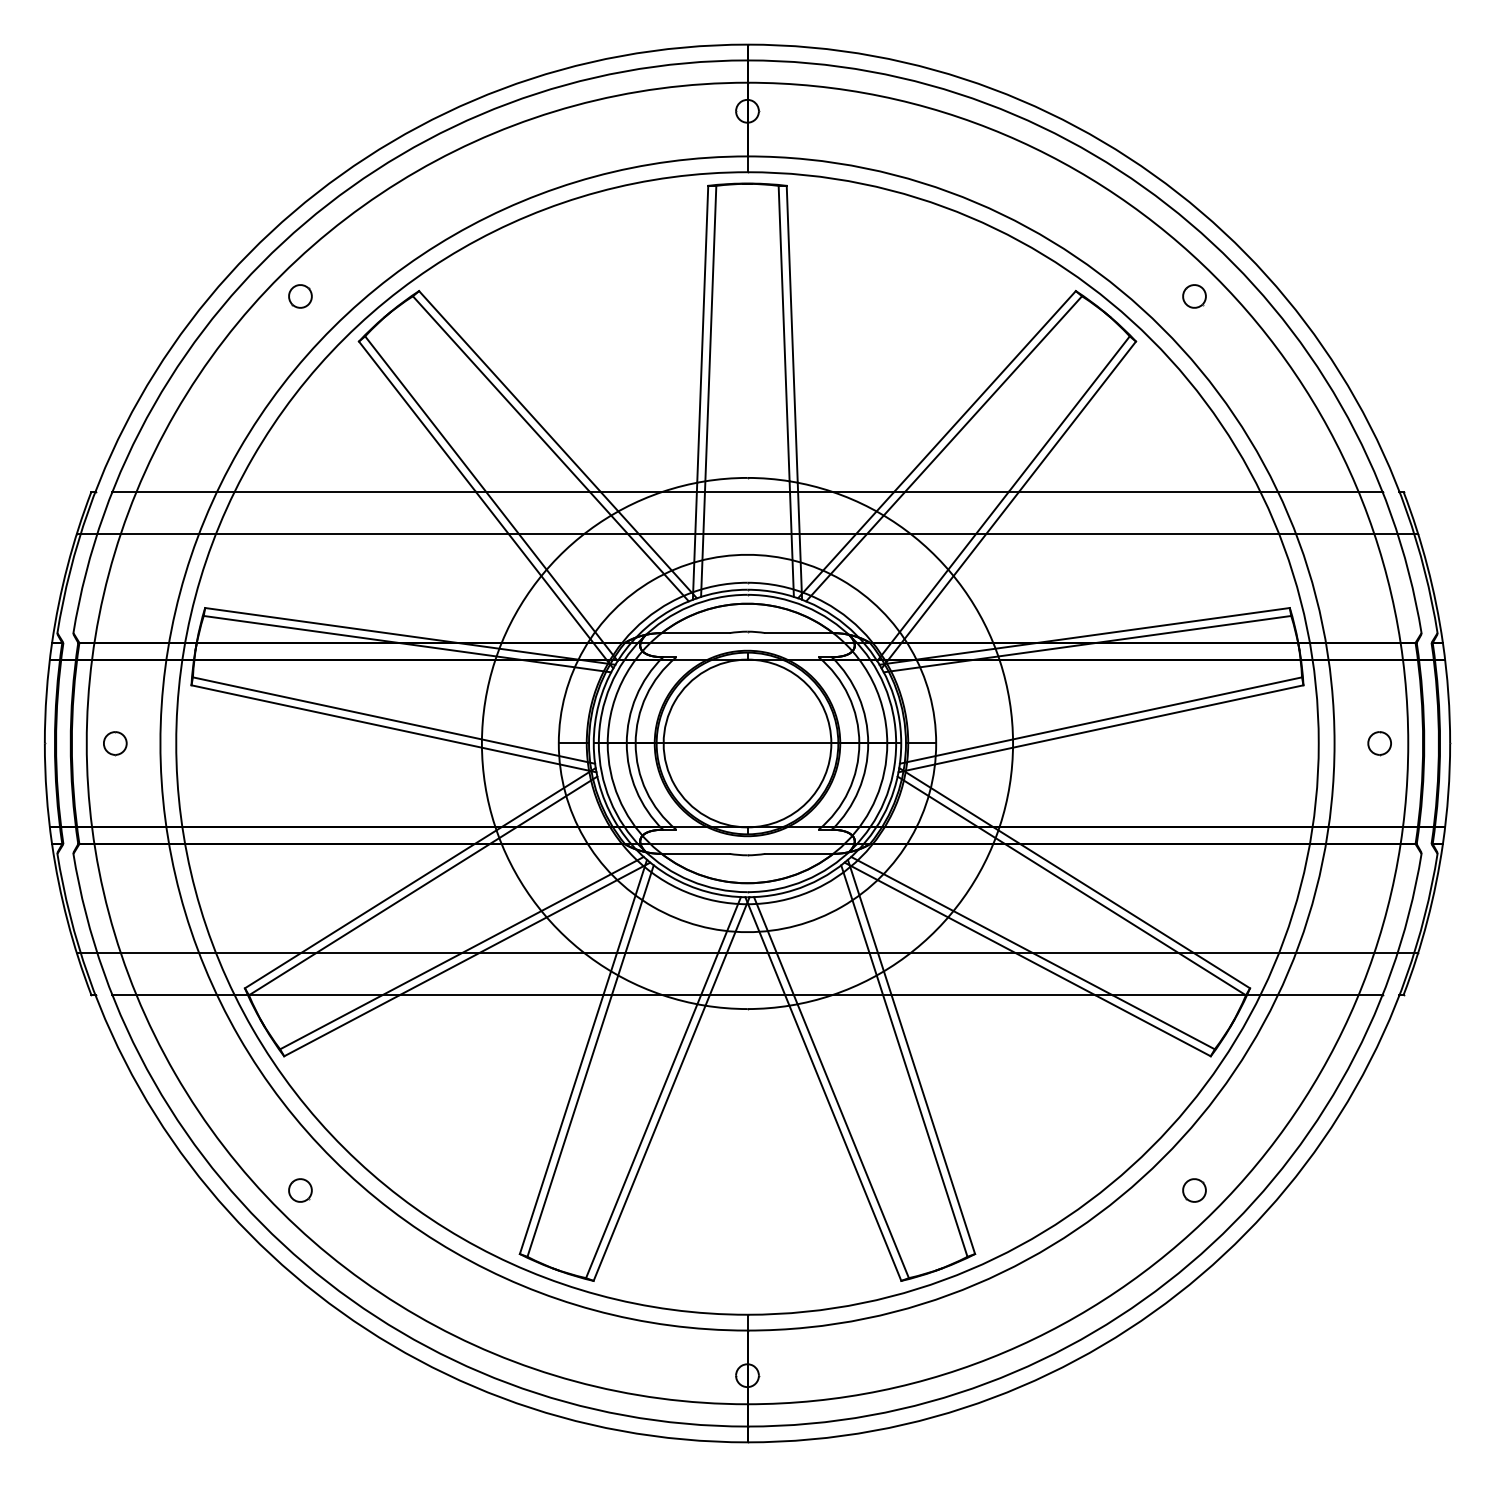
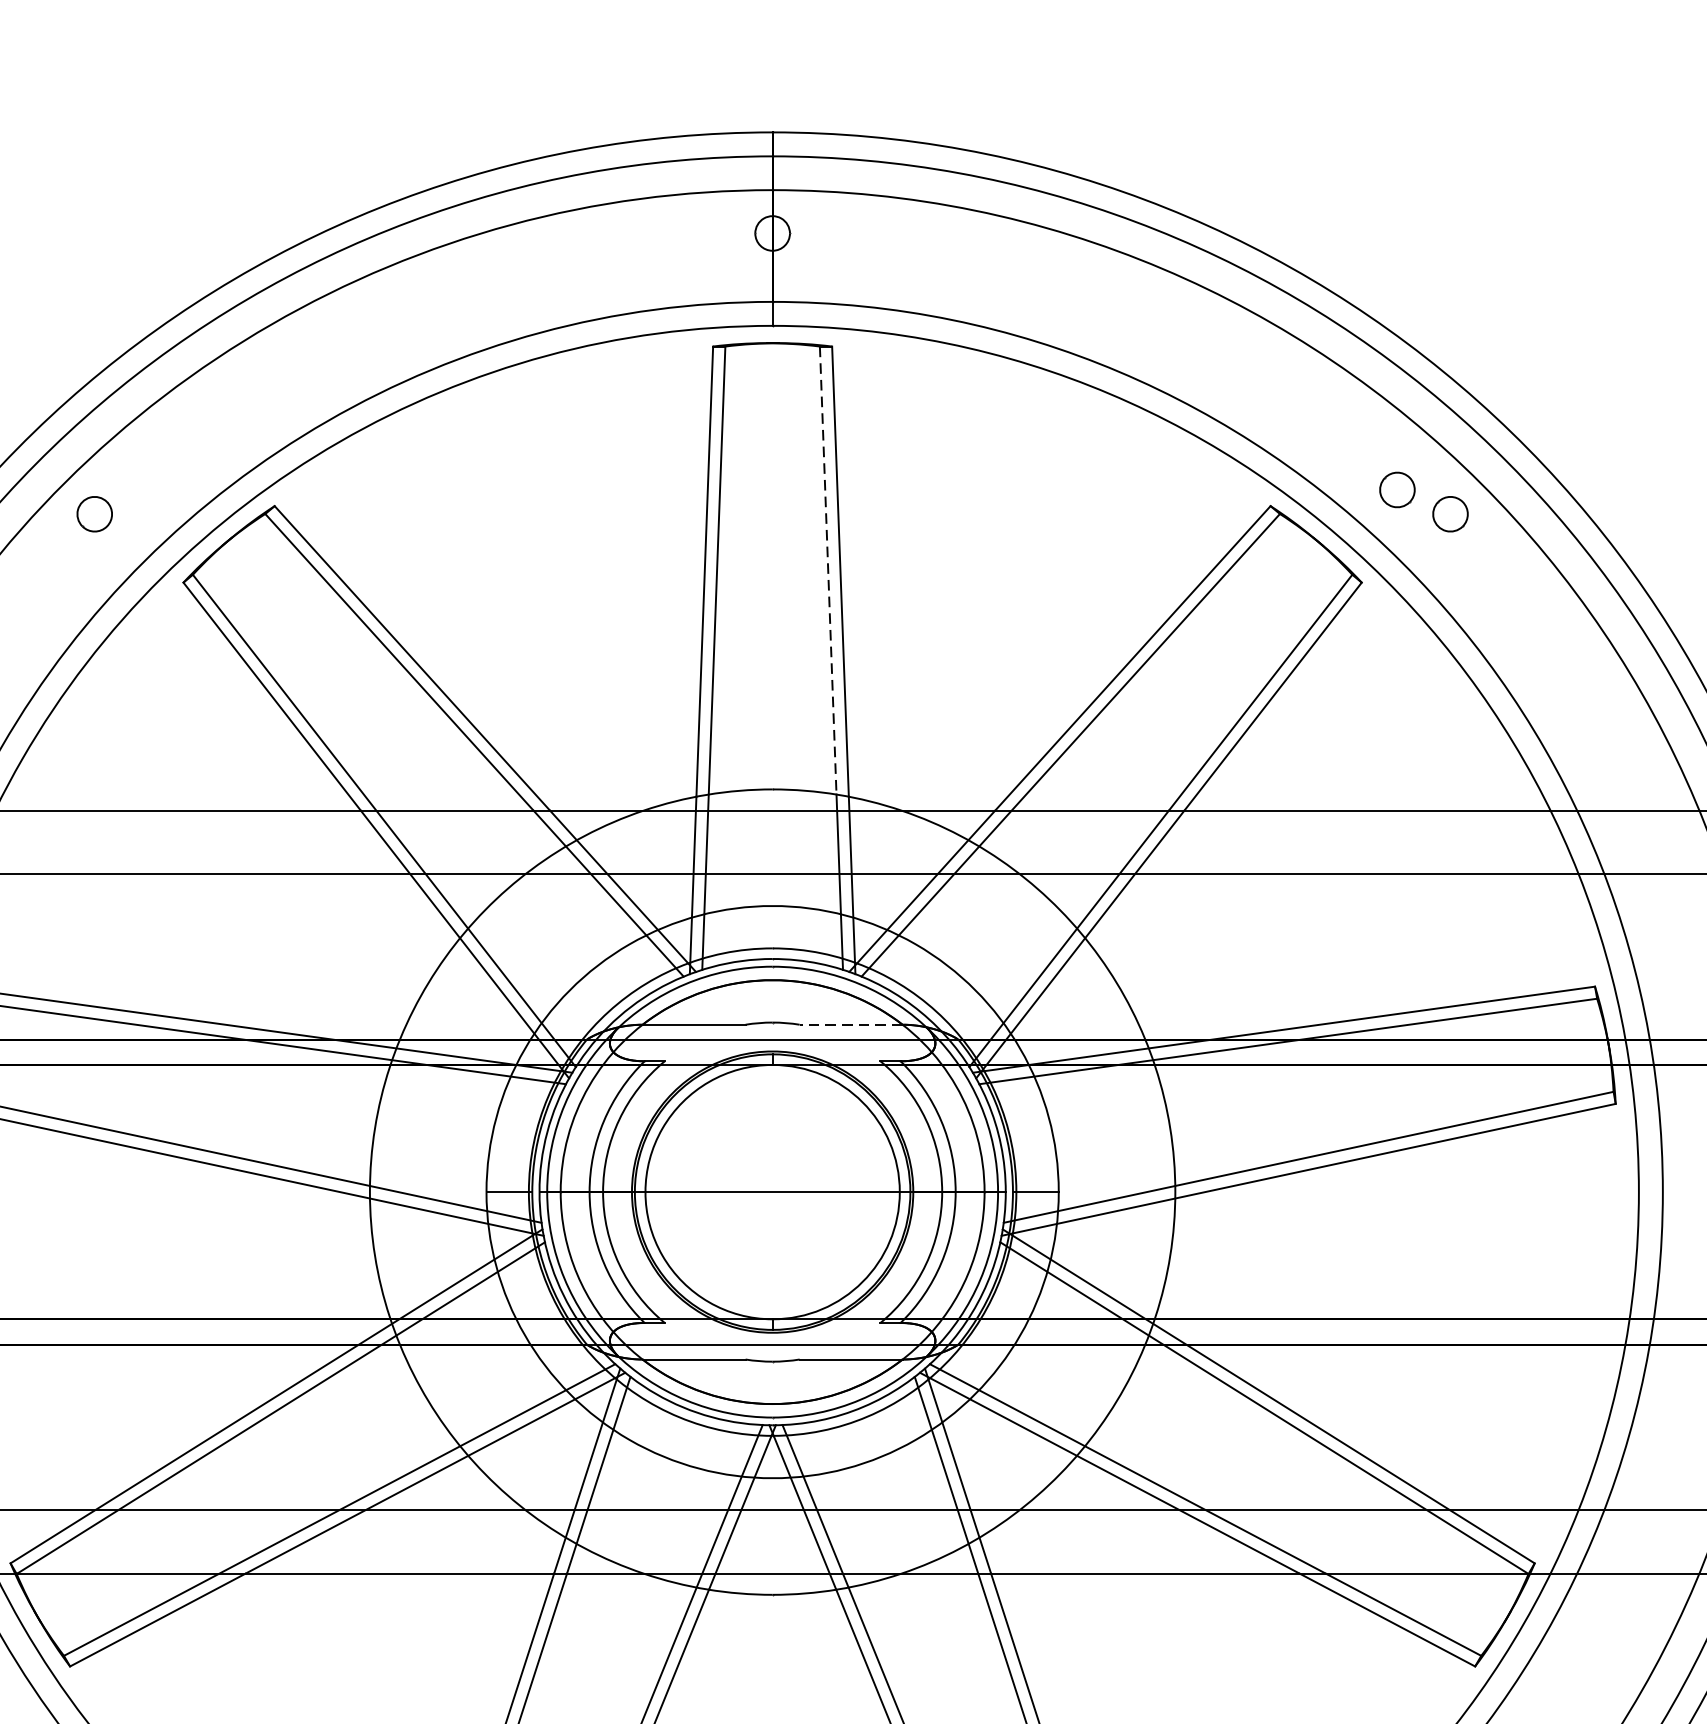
part: (1159, 280) -> (1397, 490), added
line: (784, 333) -> (828, 570), solid -> dashed
line: (799, 633) -> (851, 1025), solid -> dashed

